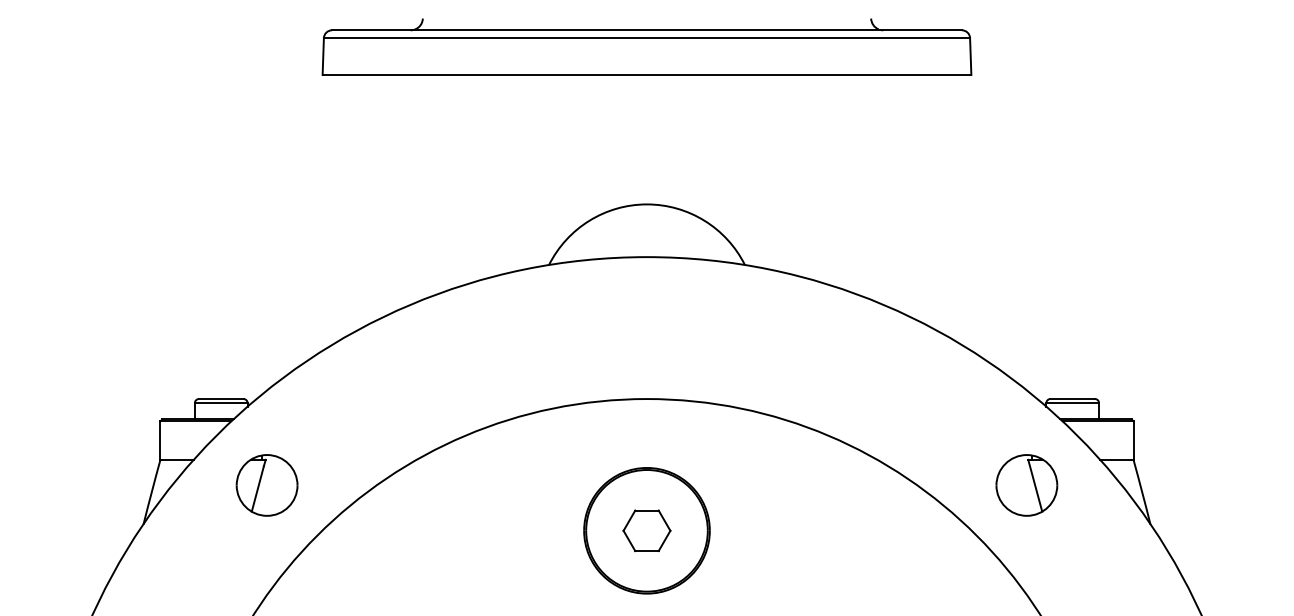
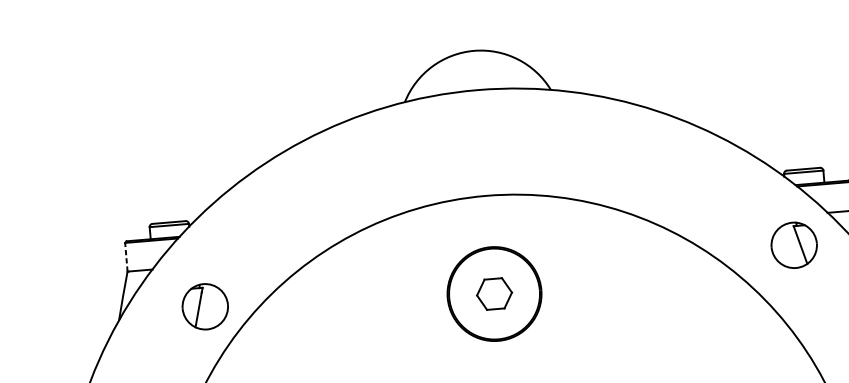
line: (160, 440) -> (126, 257), solid -> dashed
part: (266, 485) -> (204, 306), moved
part: (1026, 485) -> (793, 245), moved

